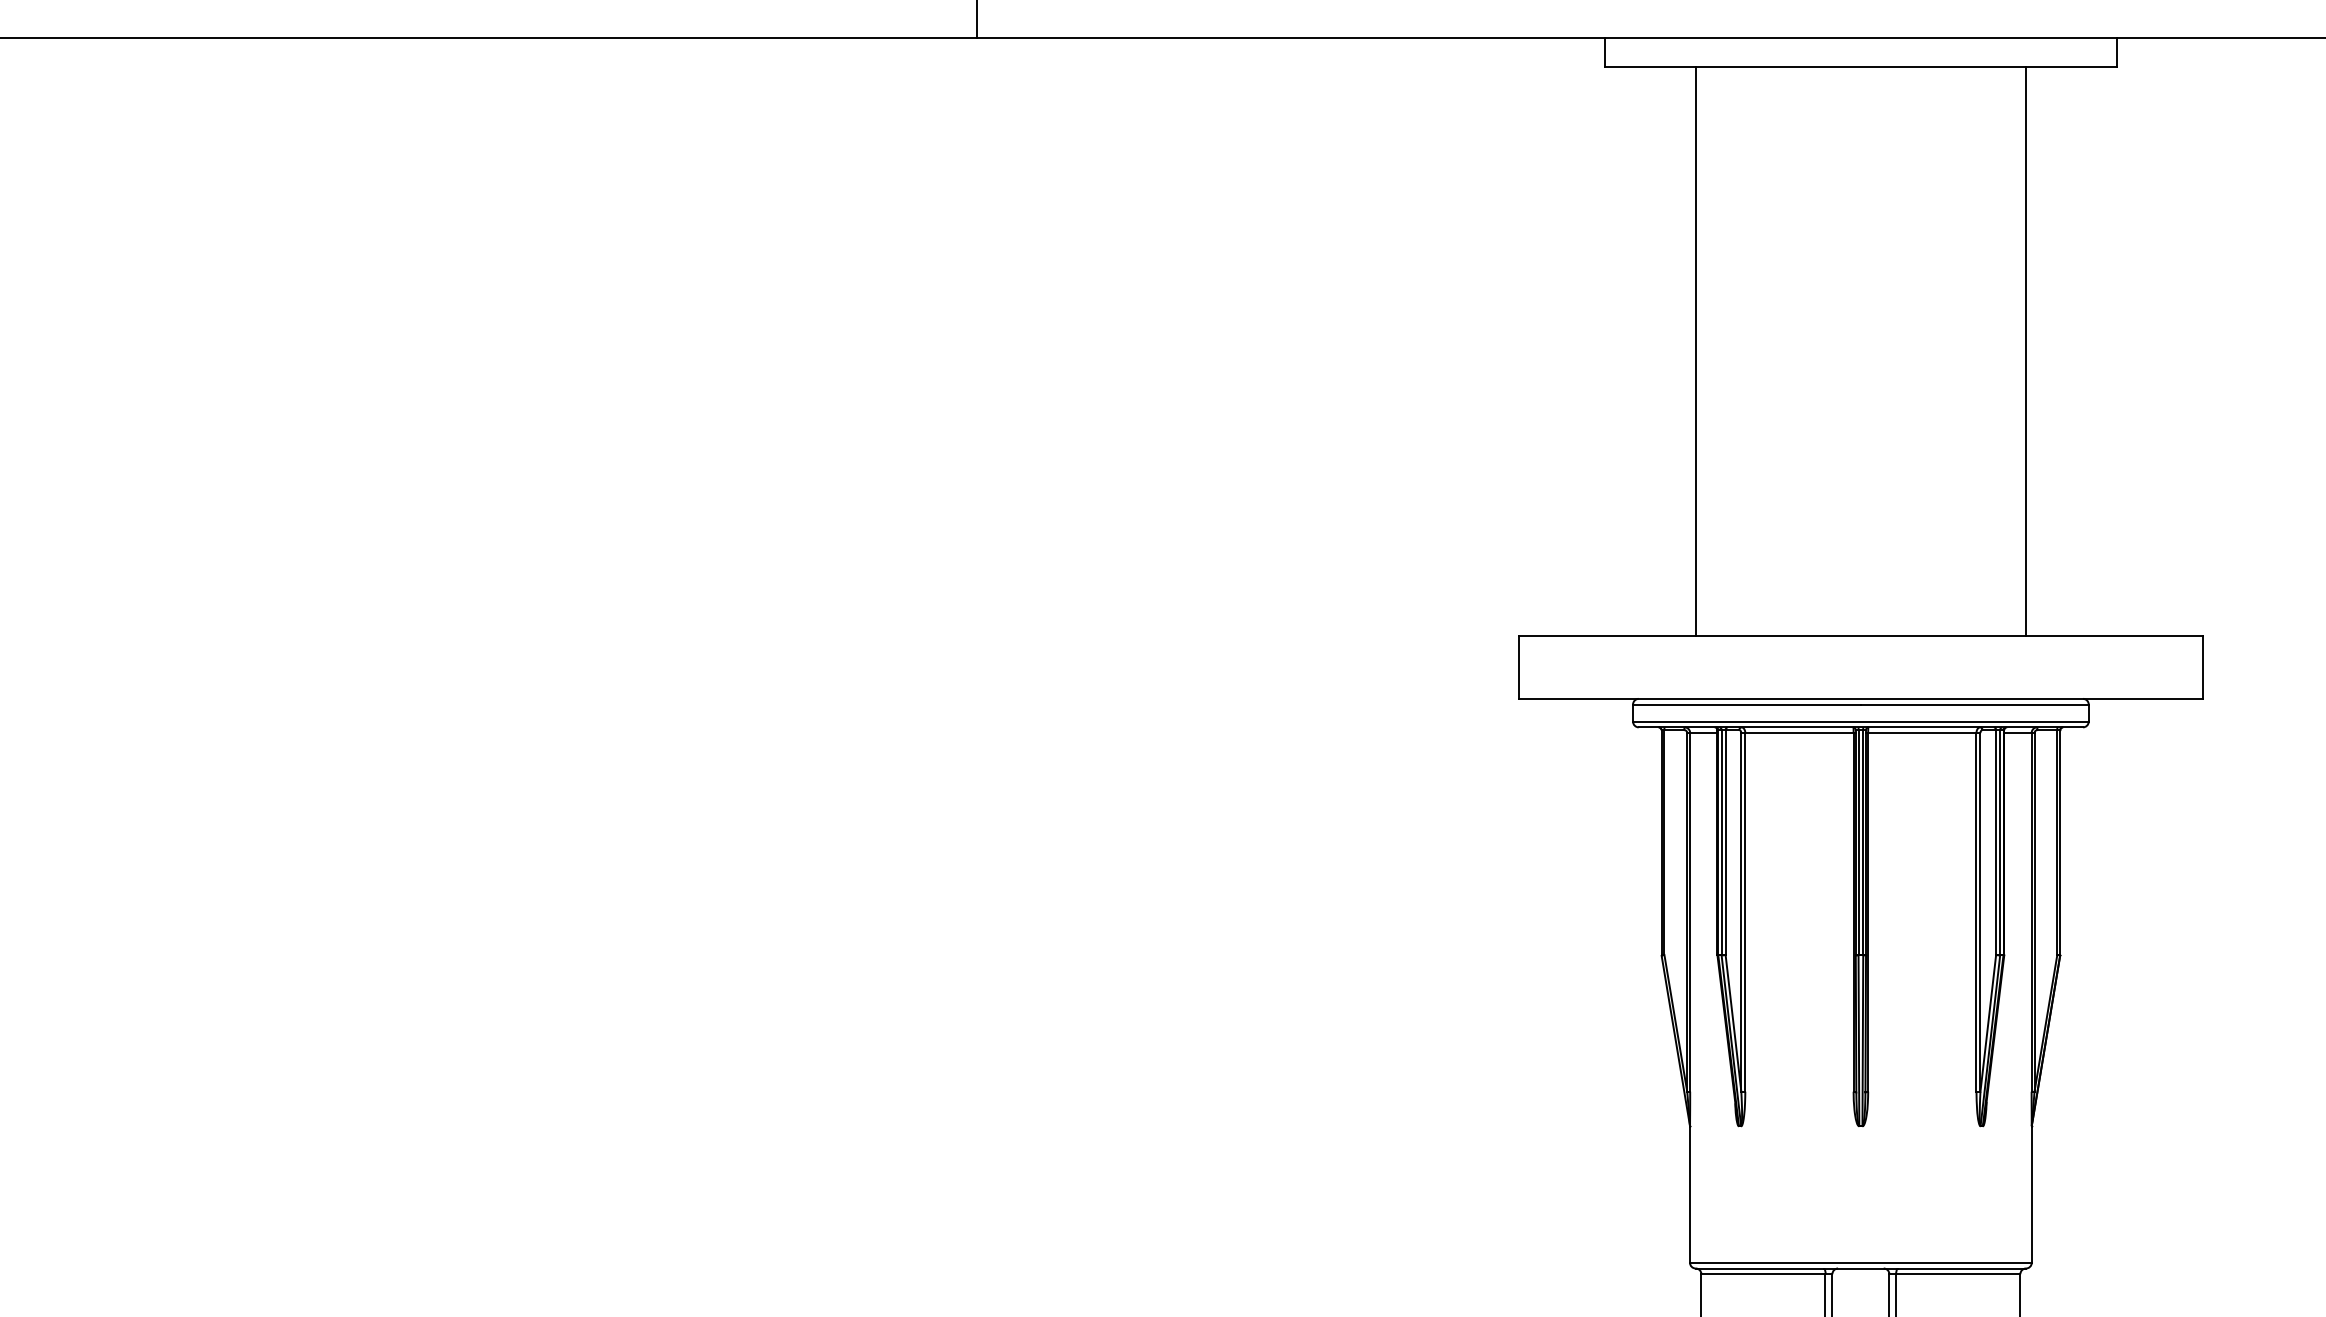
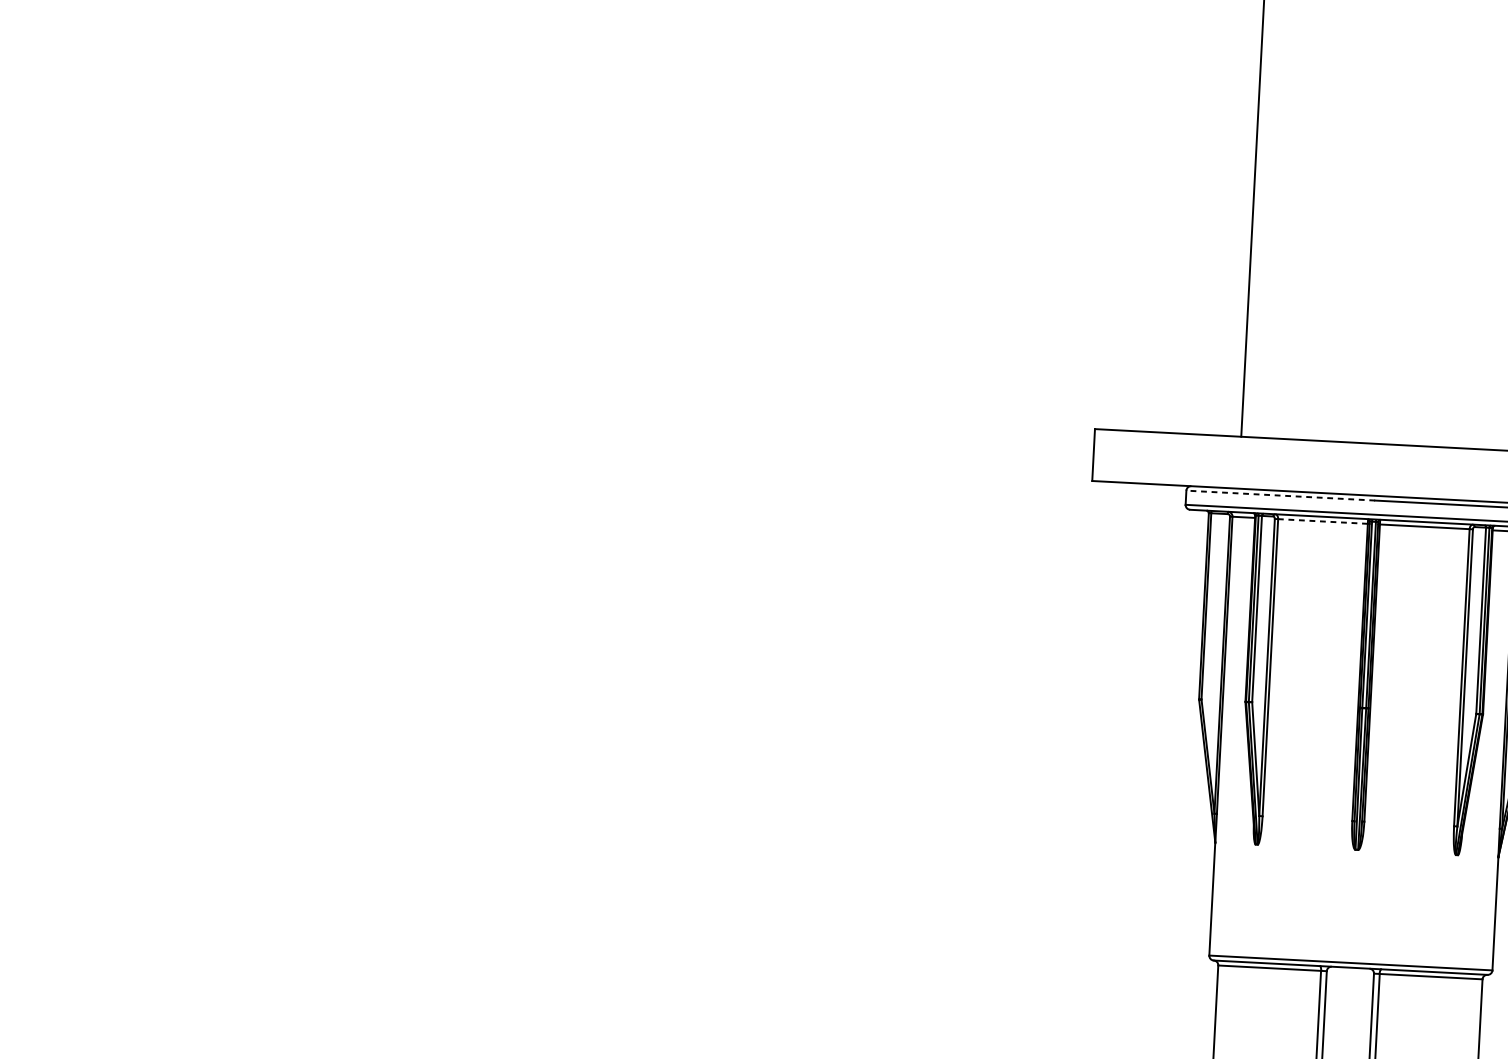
line: (1746, 704) -> (1280, 495), solid -> dashed
line: (1798, 733) -> (1322, 521), solid -> dashed

